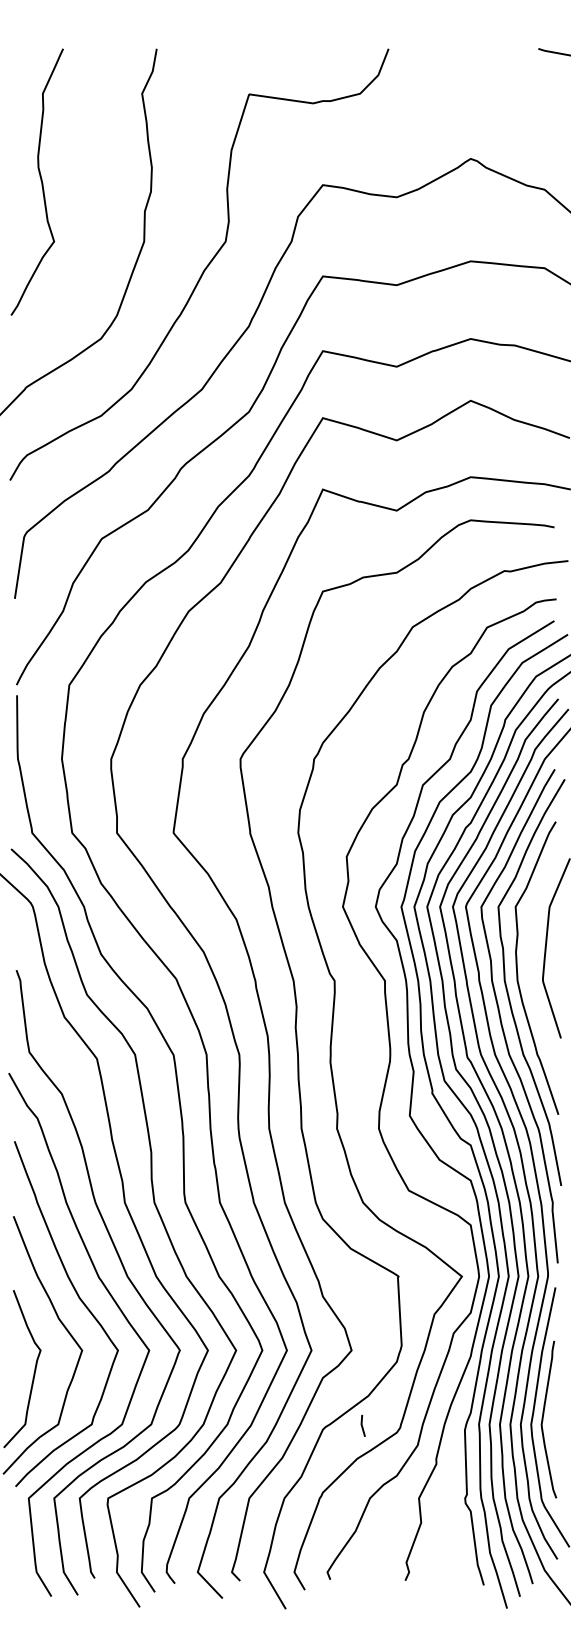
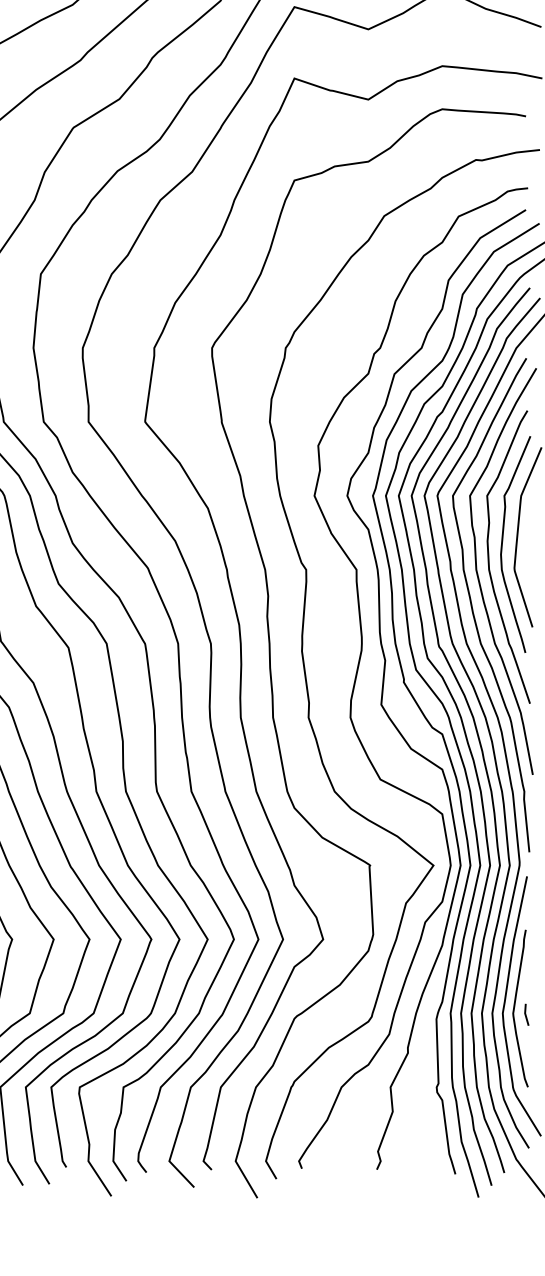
curve: (531, 955) -> (503, 544), added
line: (362, 1425) -> (526, 1014), moved

